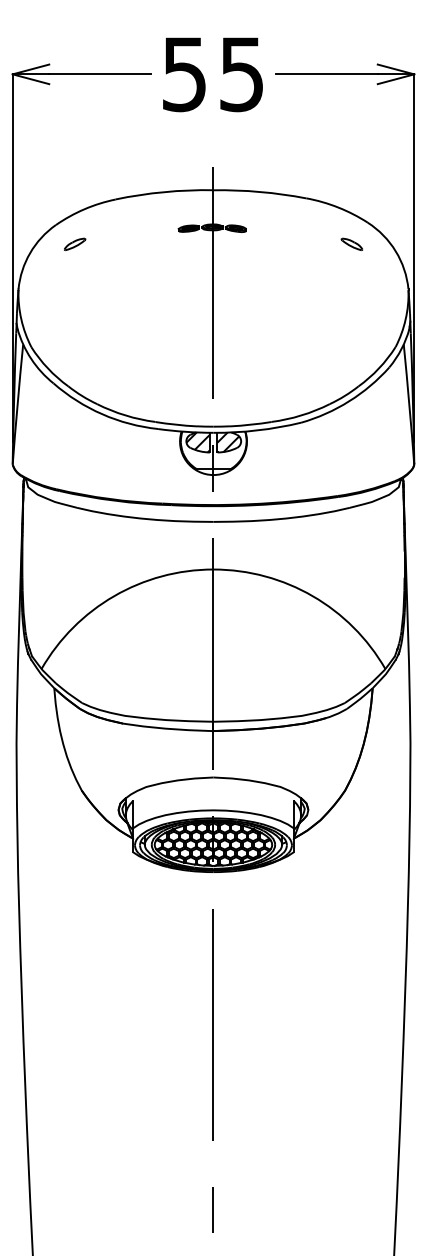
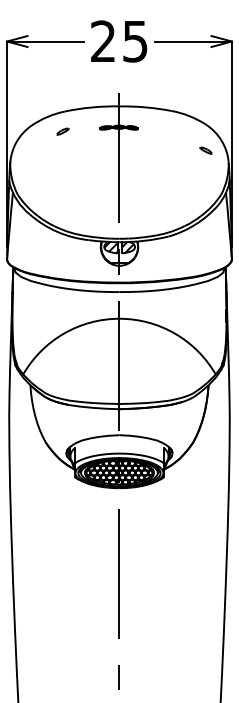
text: (183, 74) -> (102, 41), 55 -> 25
part: (74, 243) -> (62, 131), moved
part: (351, 243) -> (205, 150), moved

